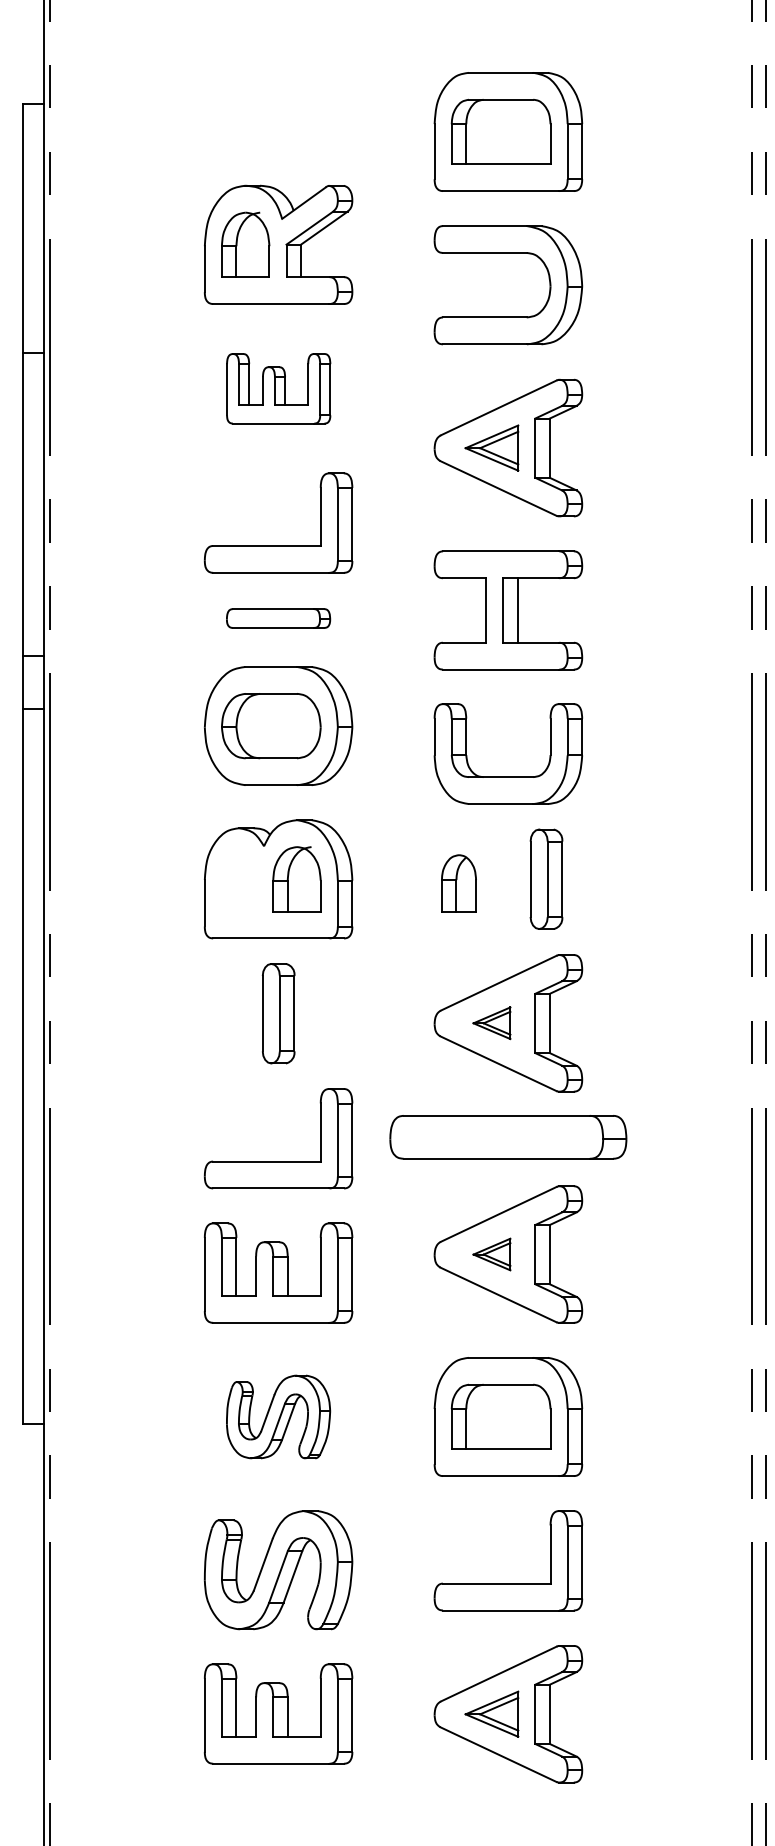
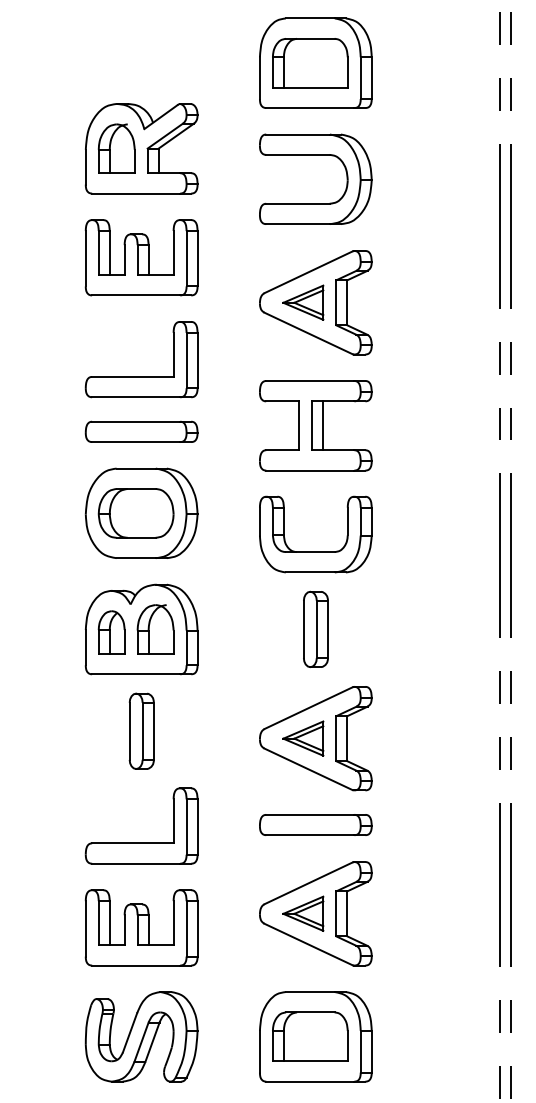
part: (278, 388) -> (141, 257), size x1.43
part: (278, 618) -> (141, 431), size x1.43
part: (546, 878) -> (315, 628), moved
part: (458, 883) -> (111, 632), moved
part: (491, 1022) -> (303, 737), size x1.43
part: (508, 1137) -> (315, 825), size x0.62
part: (491, 1254) -> (303, 913), size x1.43
part: (278, 1416) -> (141, 1036), size x1.43

